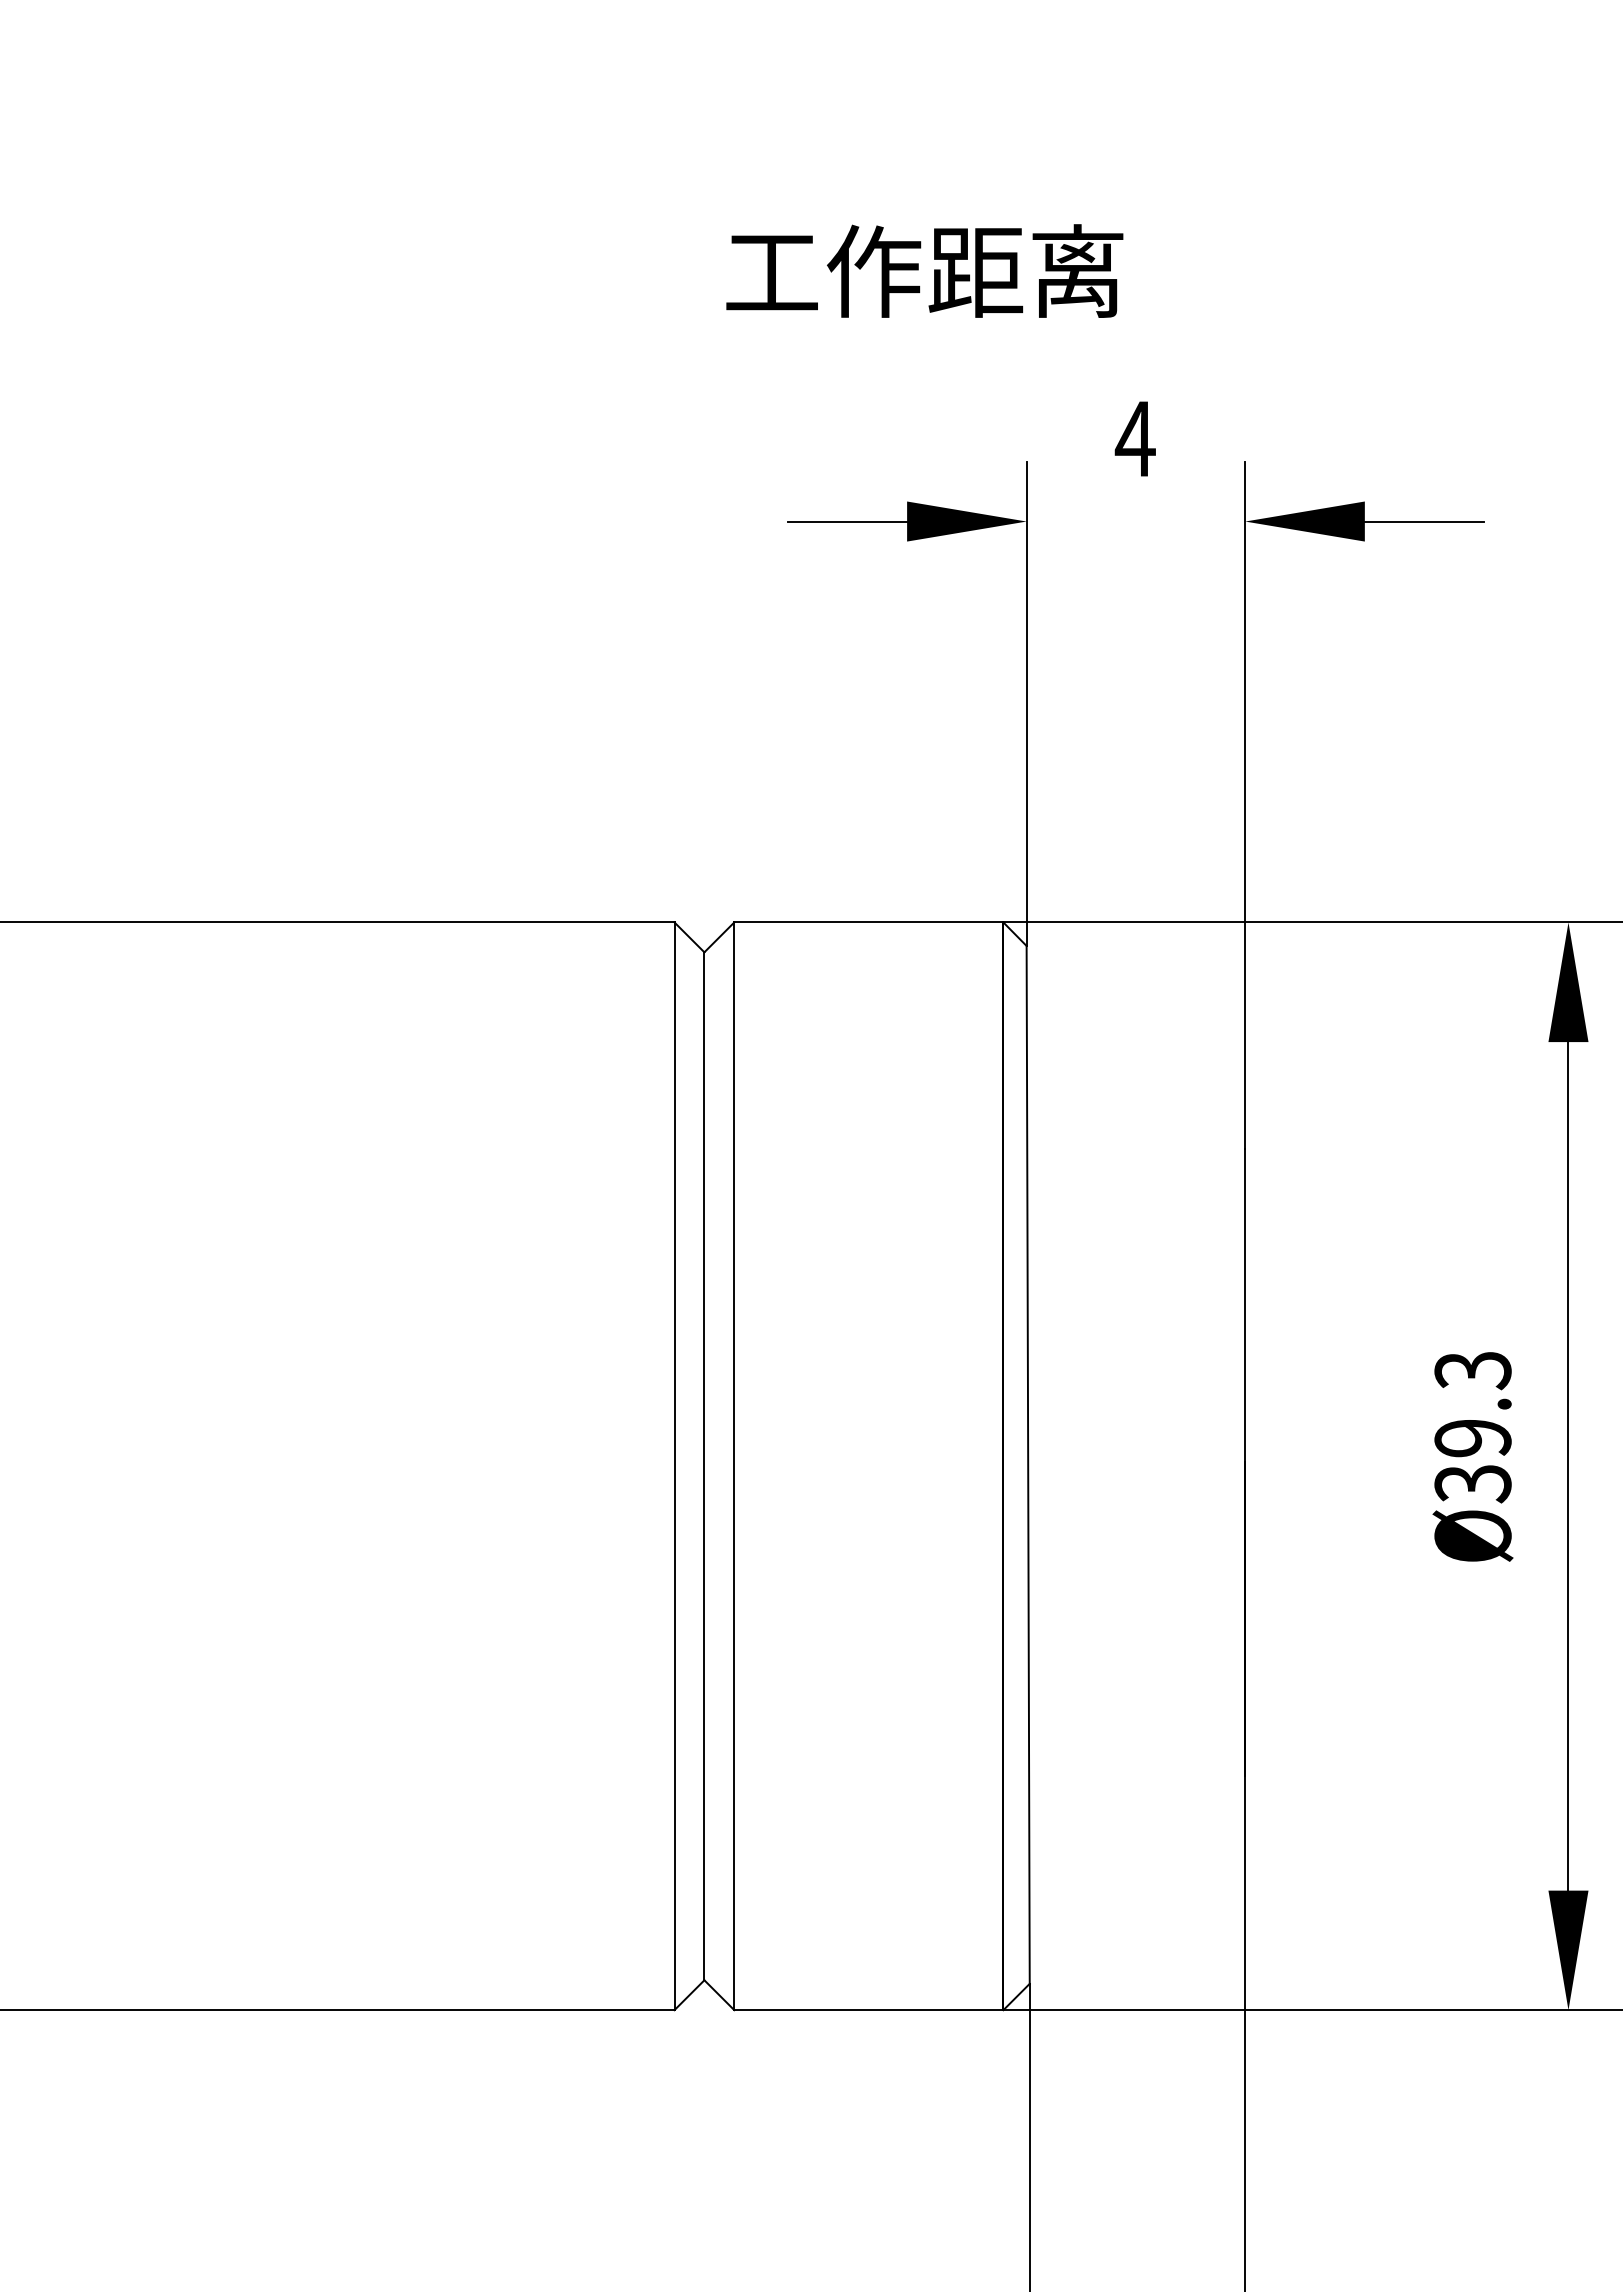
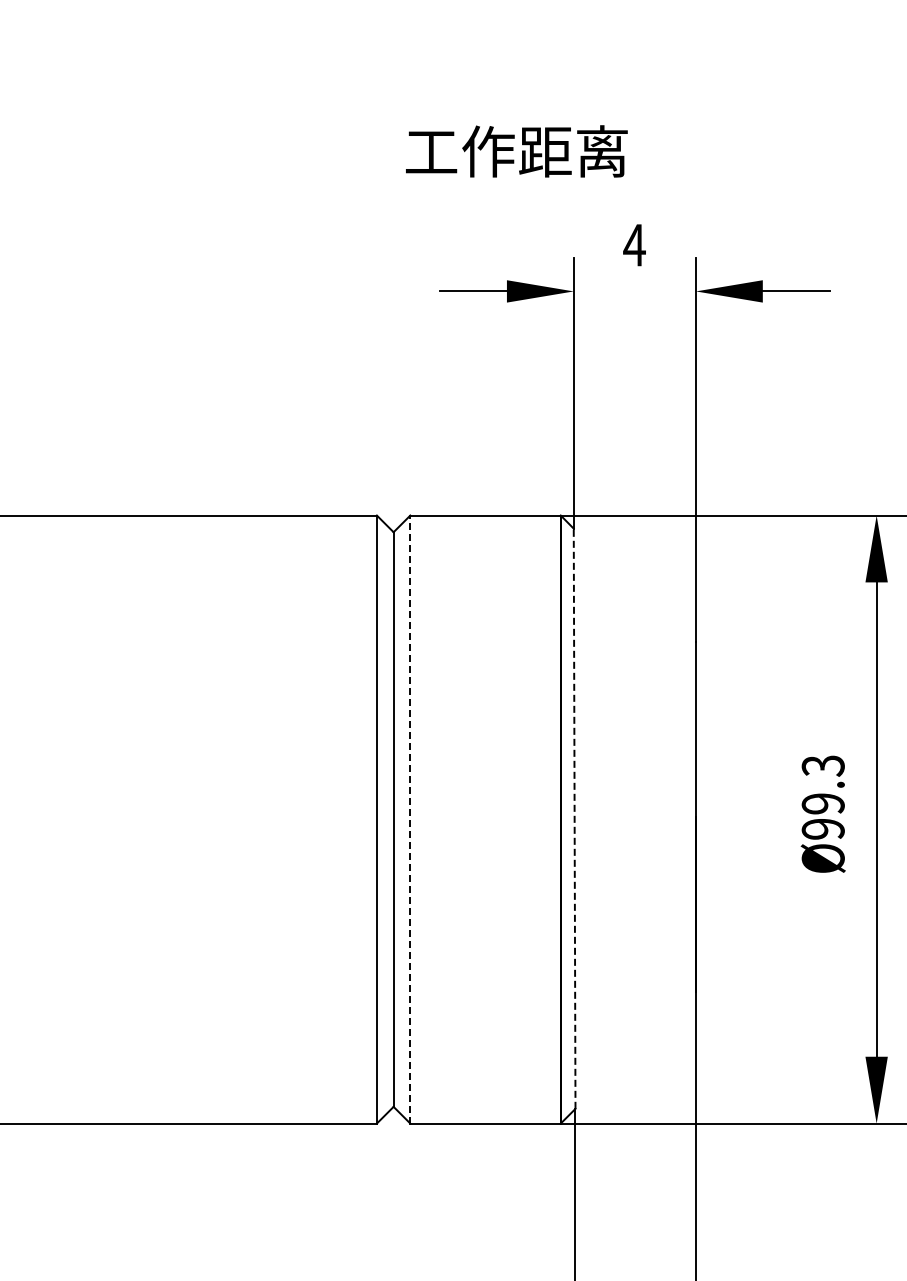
line: (1027, 1464) -> (574, 818), solid -> dashed
line: (734, 1466) -> (410, 819), solid -> dashed
text: (1471, 1484) -> (822, 829), Ø39.3 -> Ø99.3

